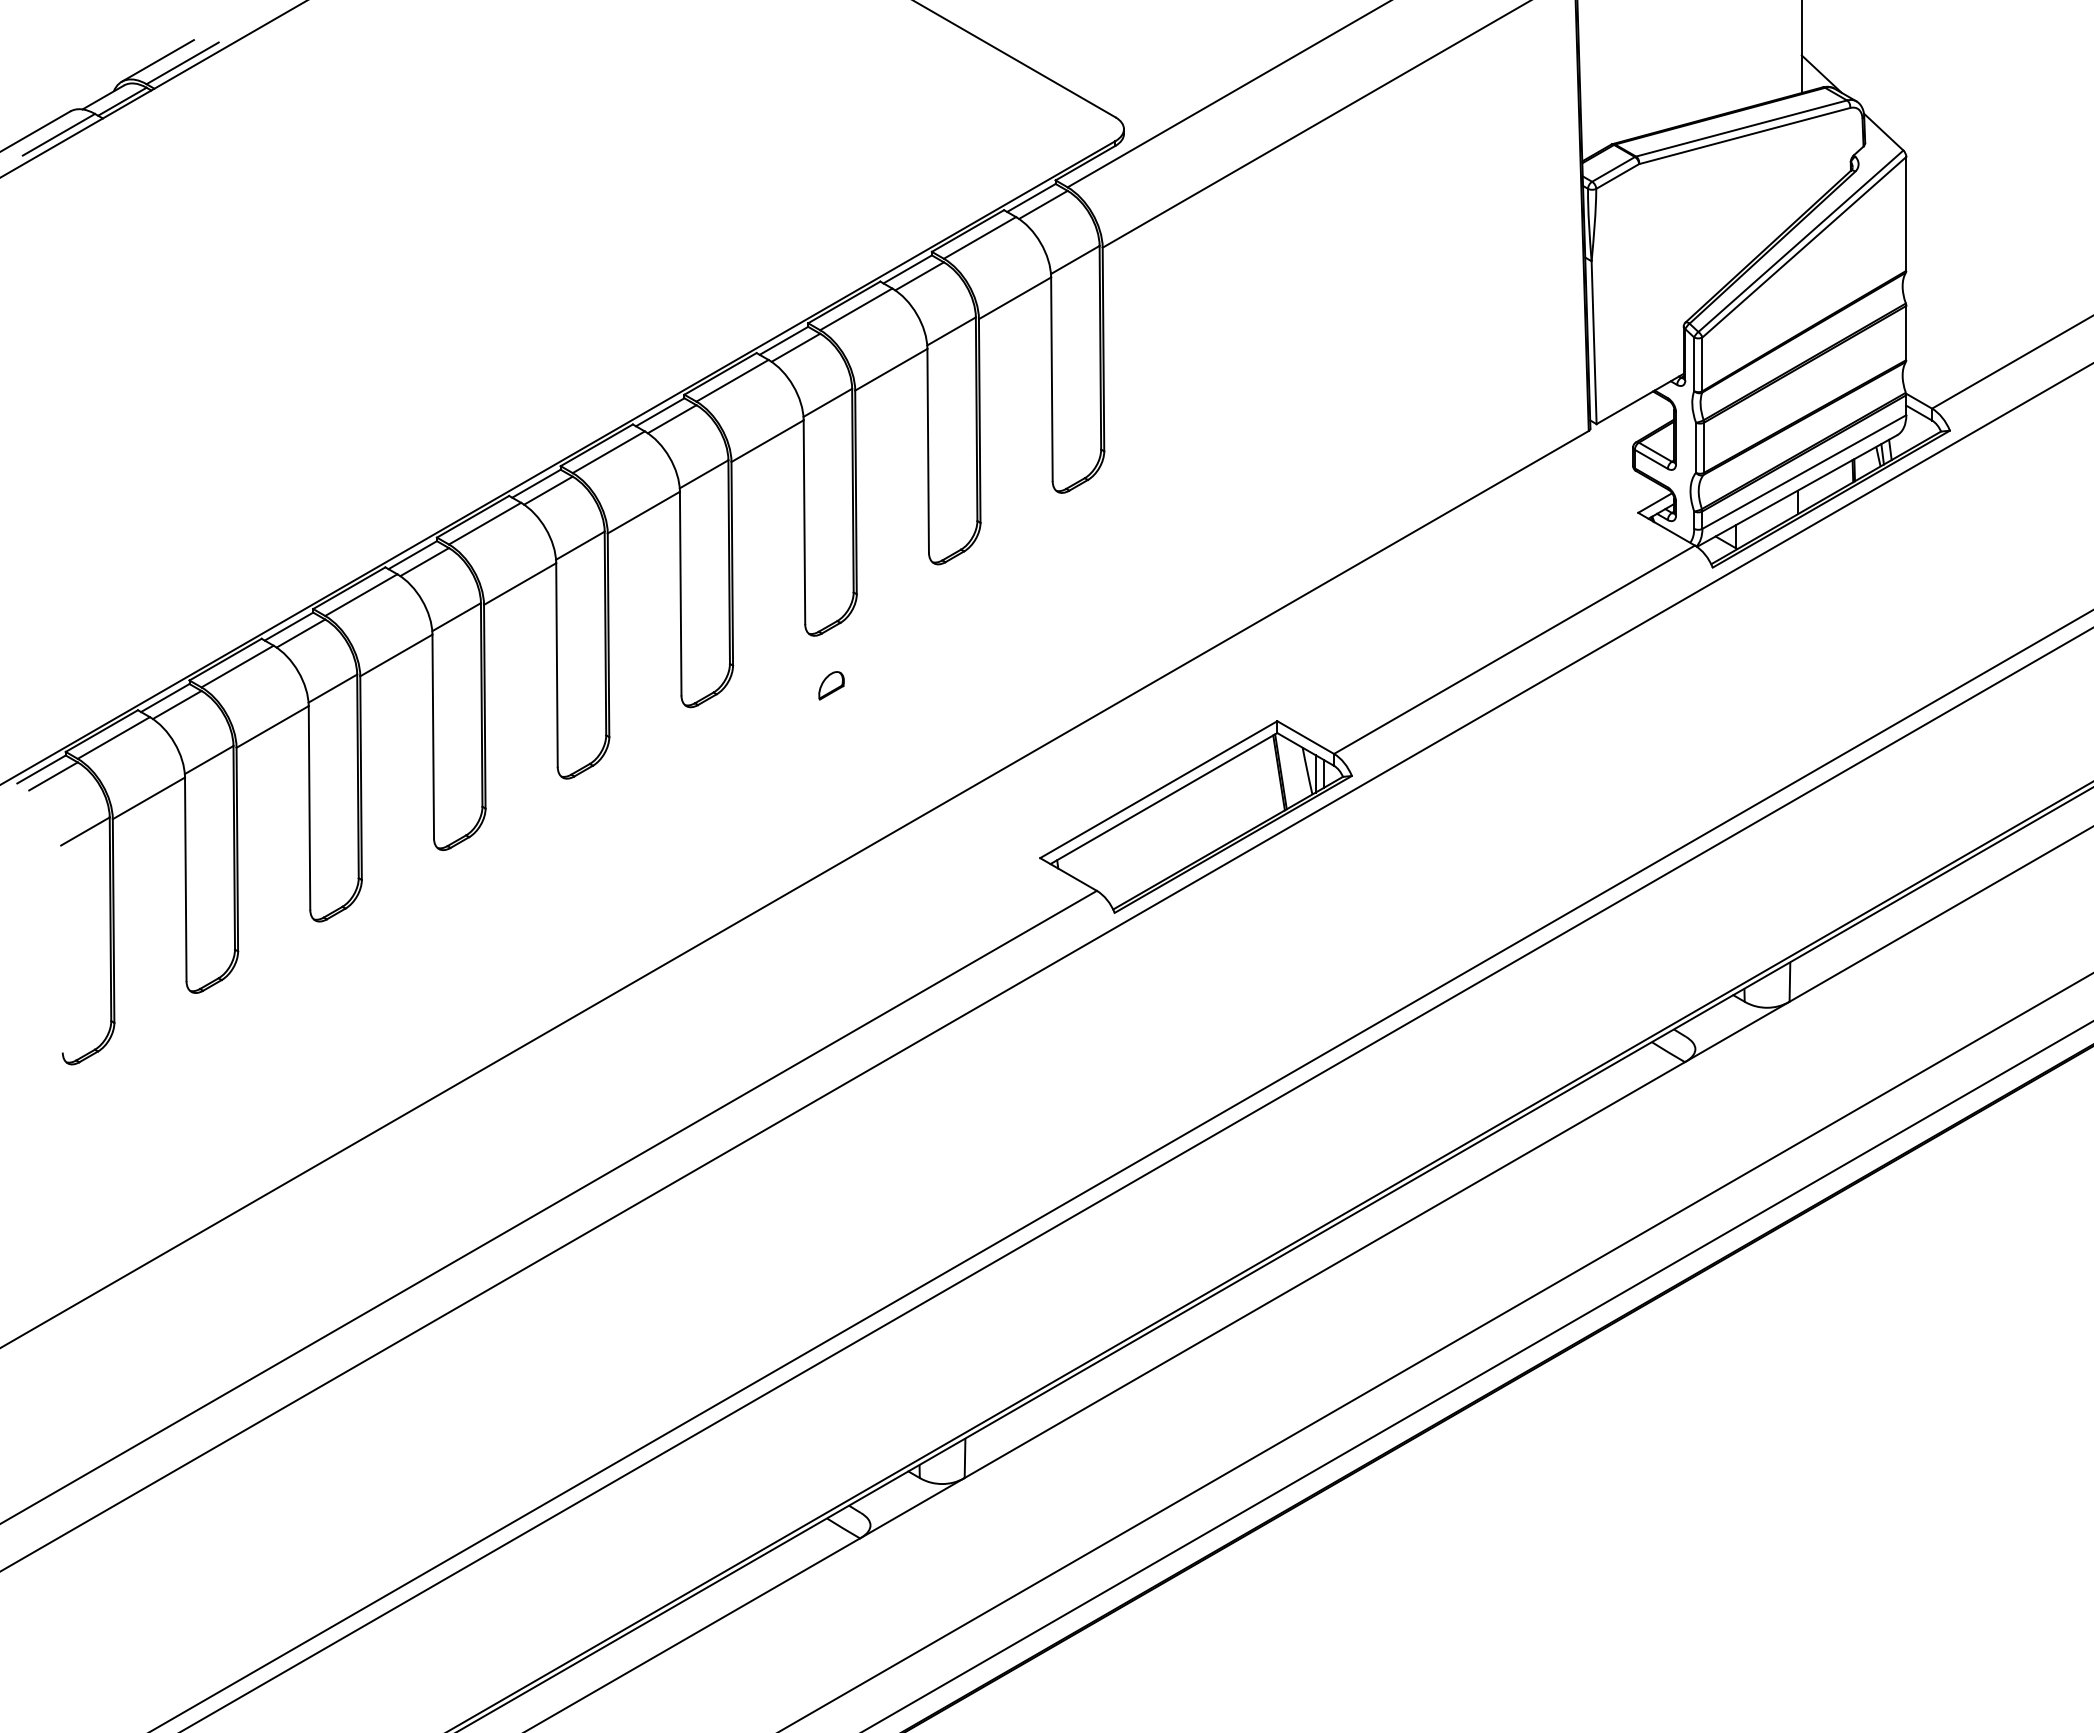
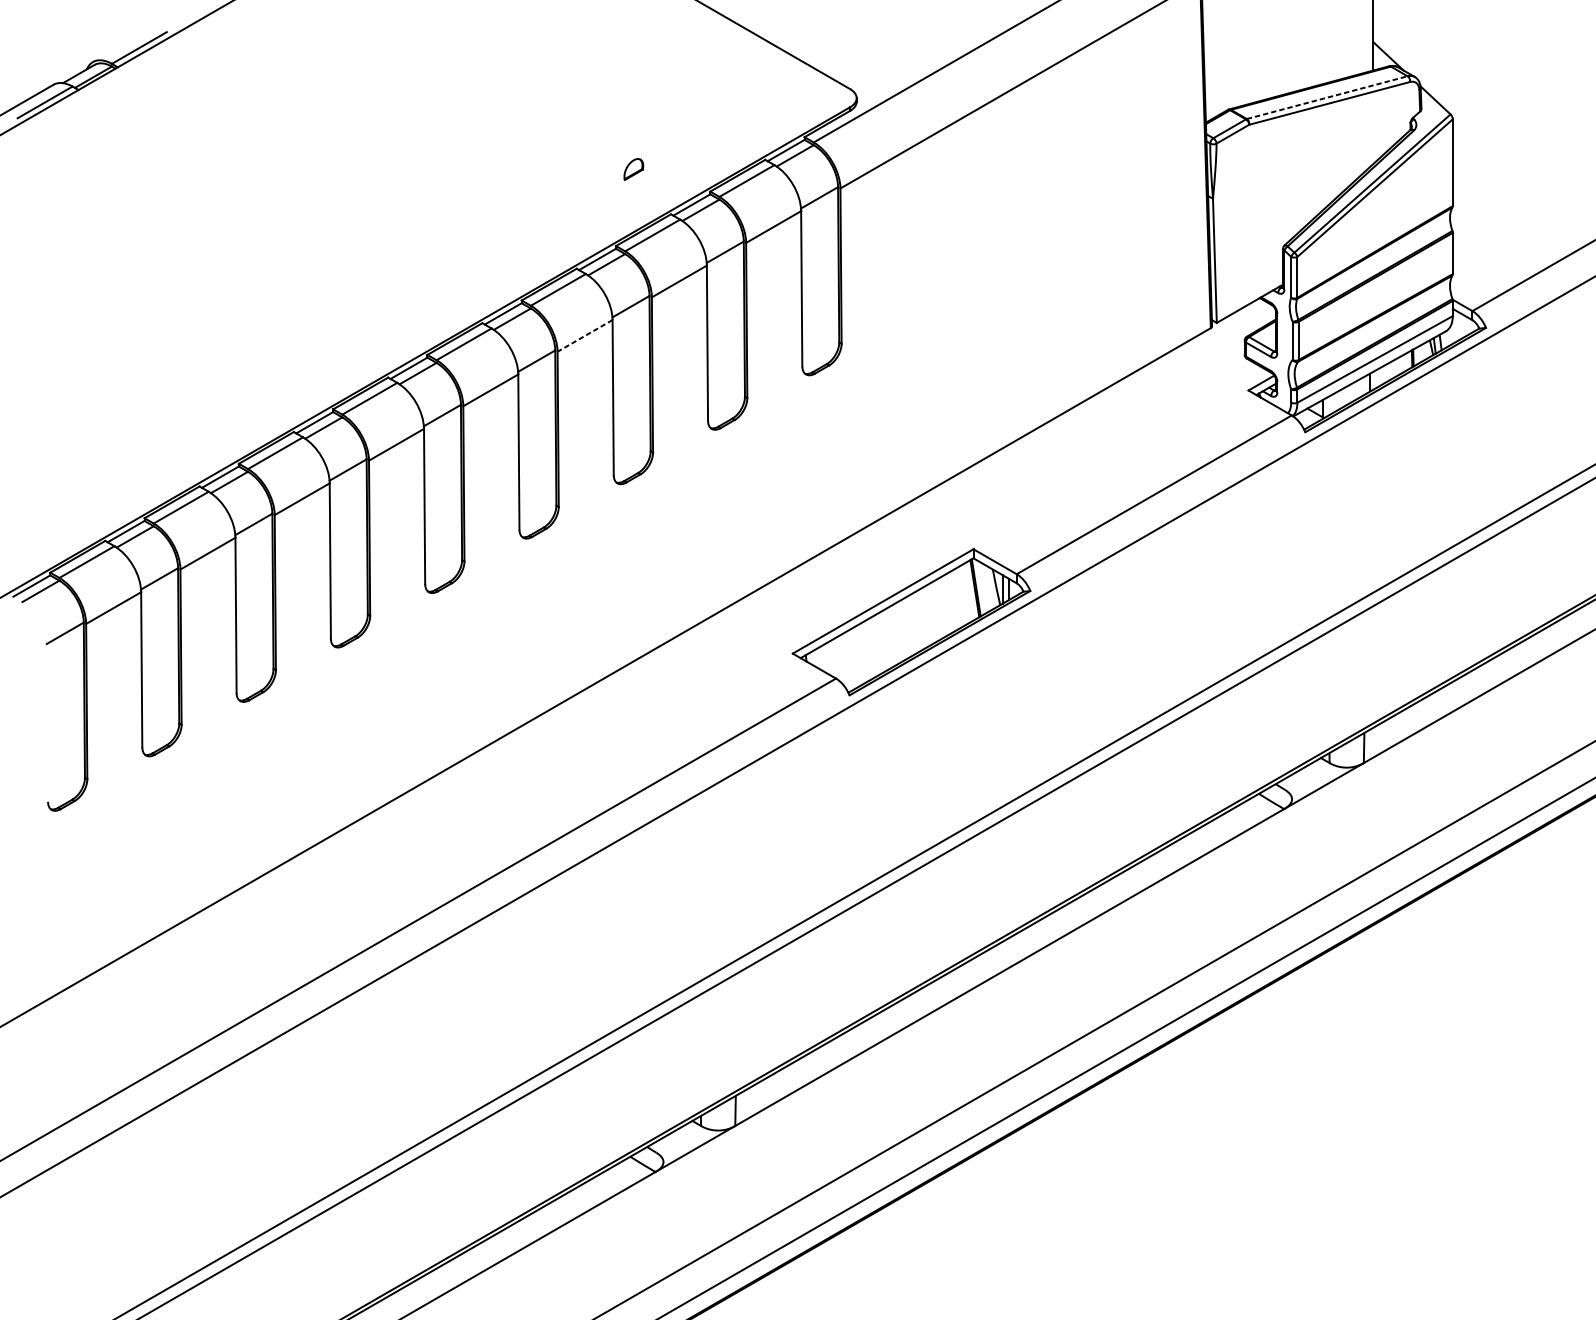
line: (157, 60) -> (120, 45), removed
line: (1742, 128) -> (1327, 97), solid -> dashed
line: (767, 441) -> (585, 336), solid -> dashed
part: (831, 685) -> (633, 169), moved

